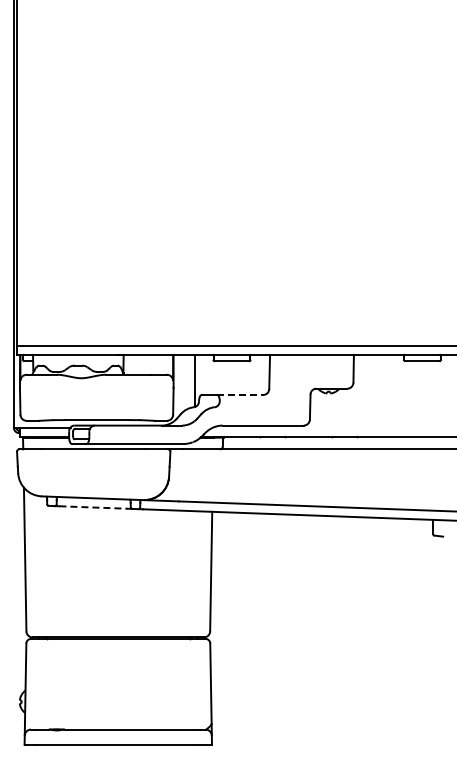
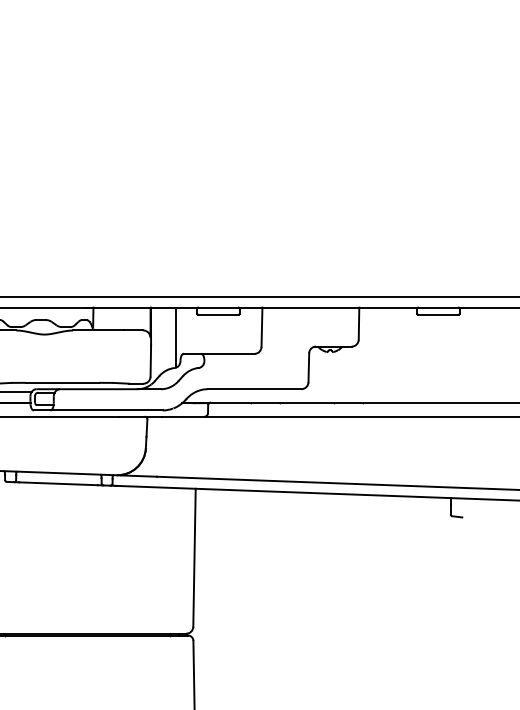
line: (240, 394) -> (228, 353), dashed -> solid
line: (93, 507) -> (58, 483), dashed -> solid

